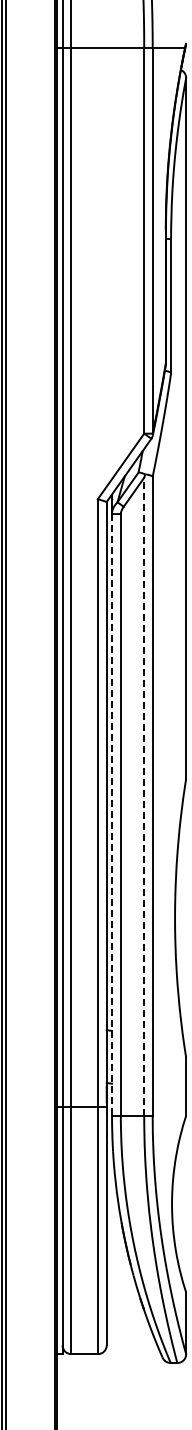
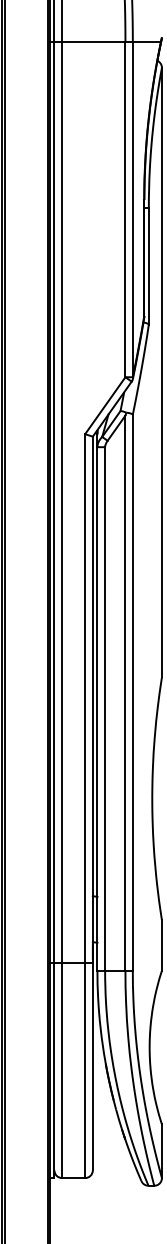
line: (144, 796) -> (125, 692), dashed -> solid
line: (112, 814) -> (97, 708), dashed -> solid

